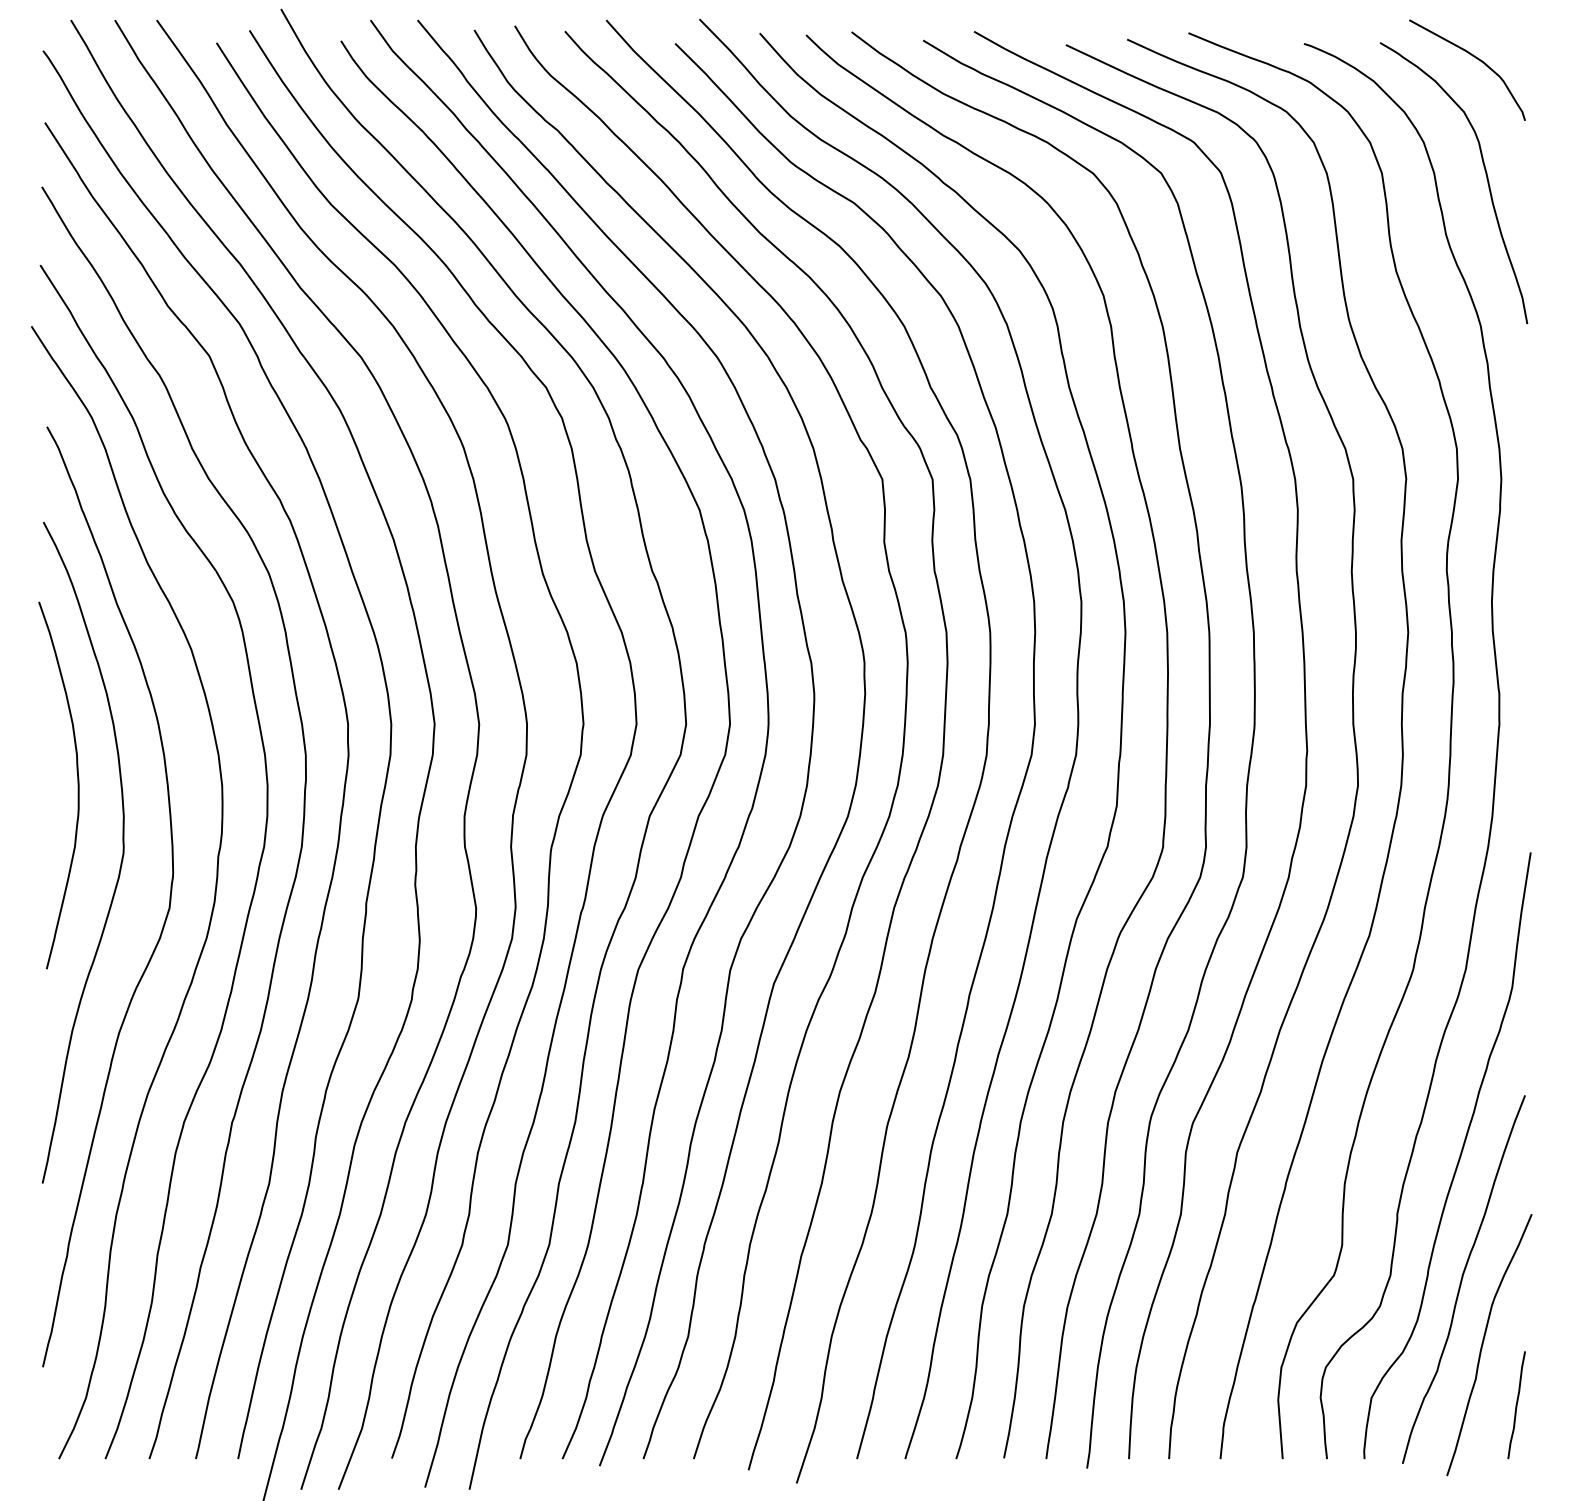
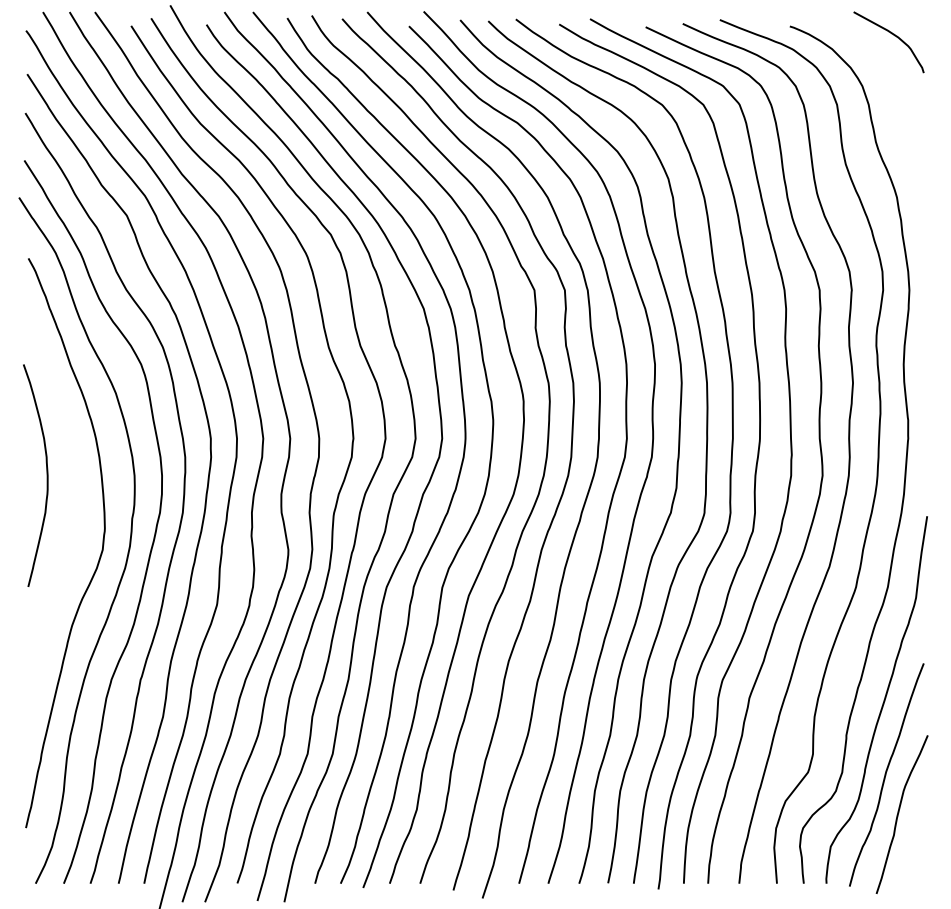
curve: (1484, 175) -> (899, 106), removed
curve: (119, 862) -> (72, 522), removed
line: (1516, 1404) -> (918, 850), removed

